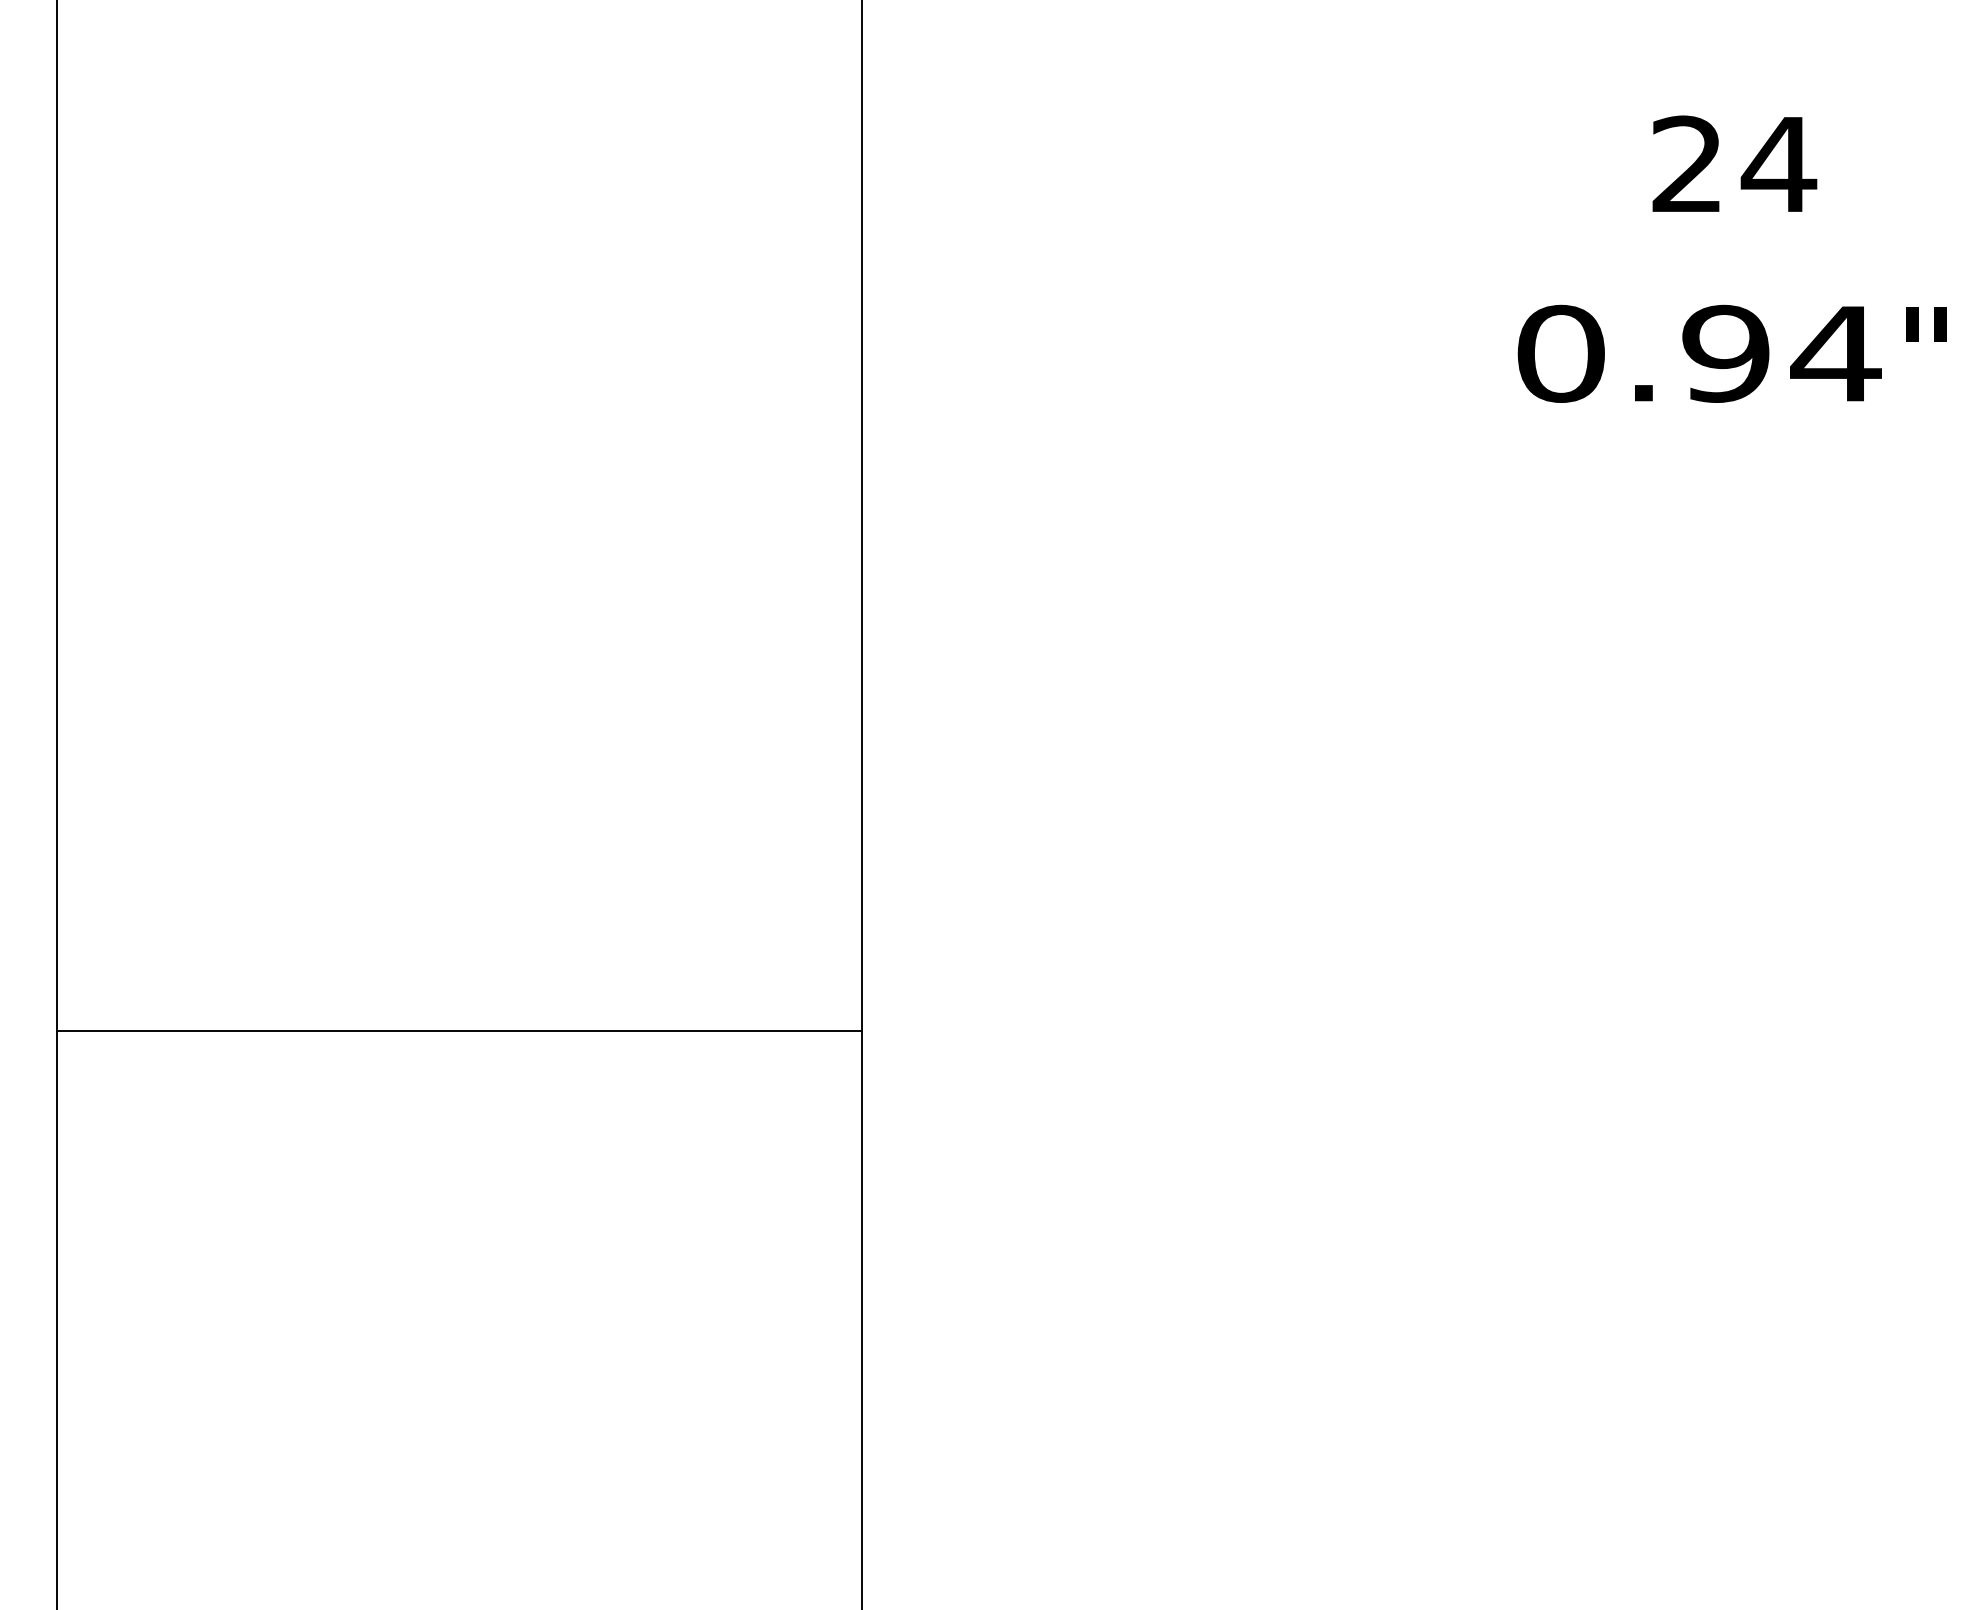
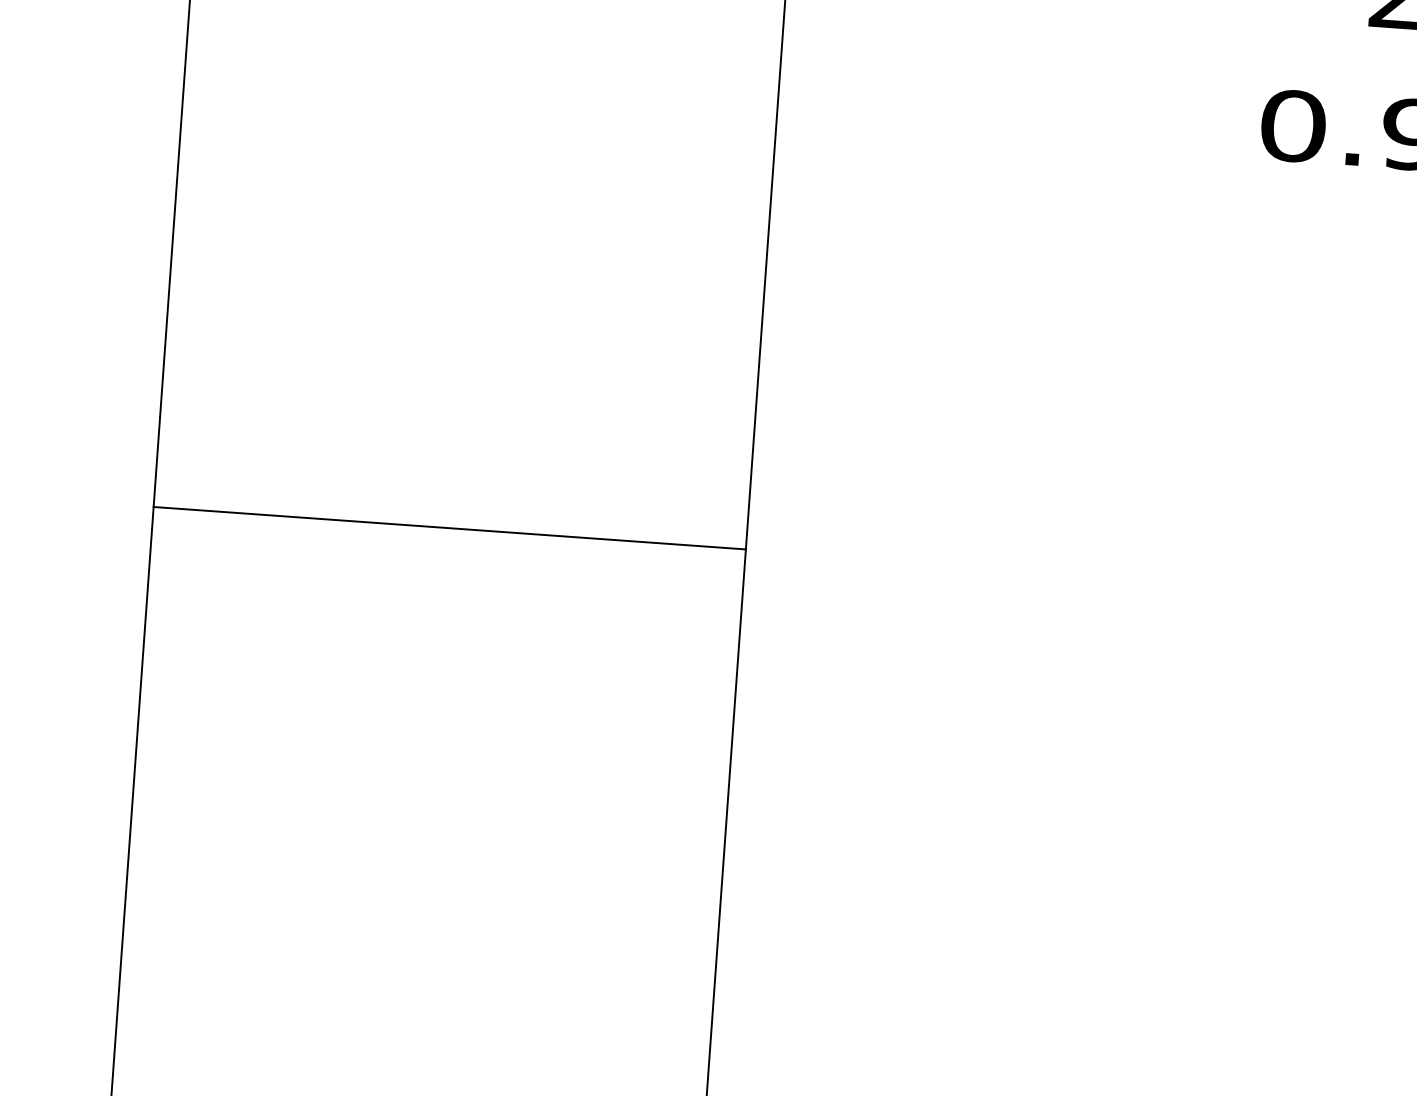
line: (459, 1031) -> (449, 528), moved

